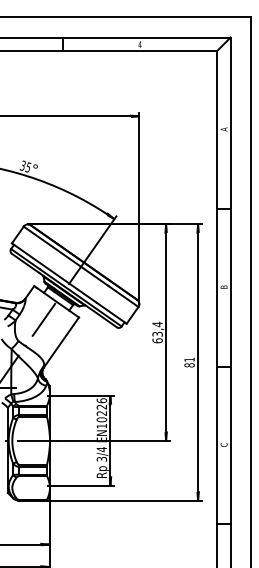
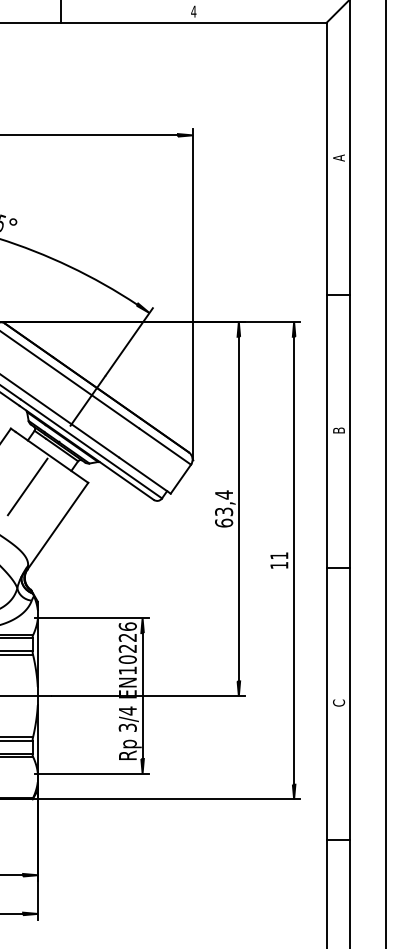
text: (189, 365) -> (279, 565), 81 -> 11

